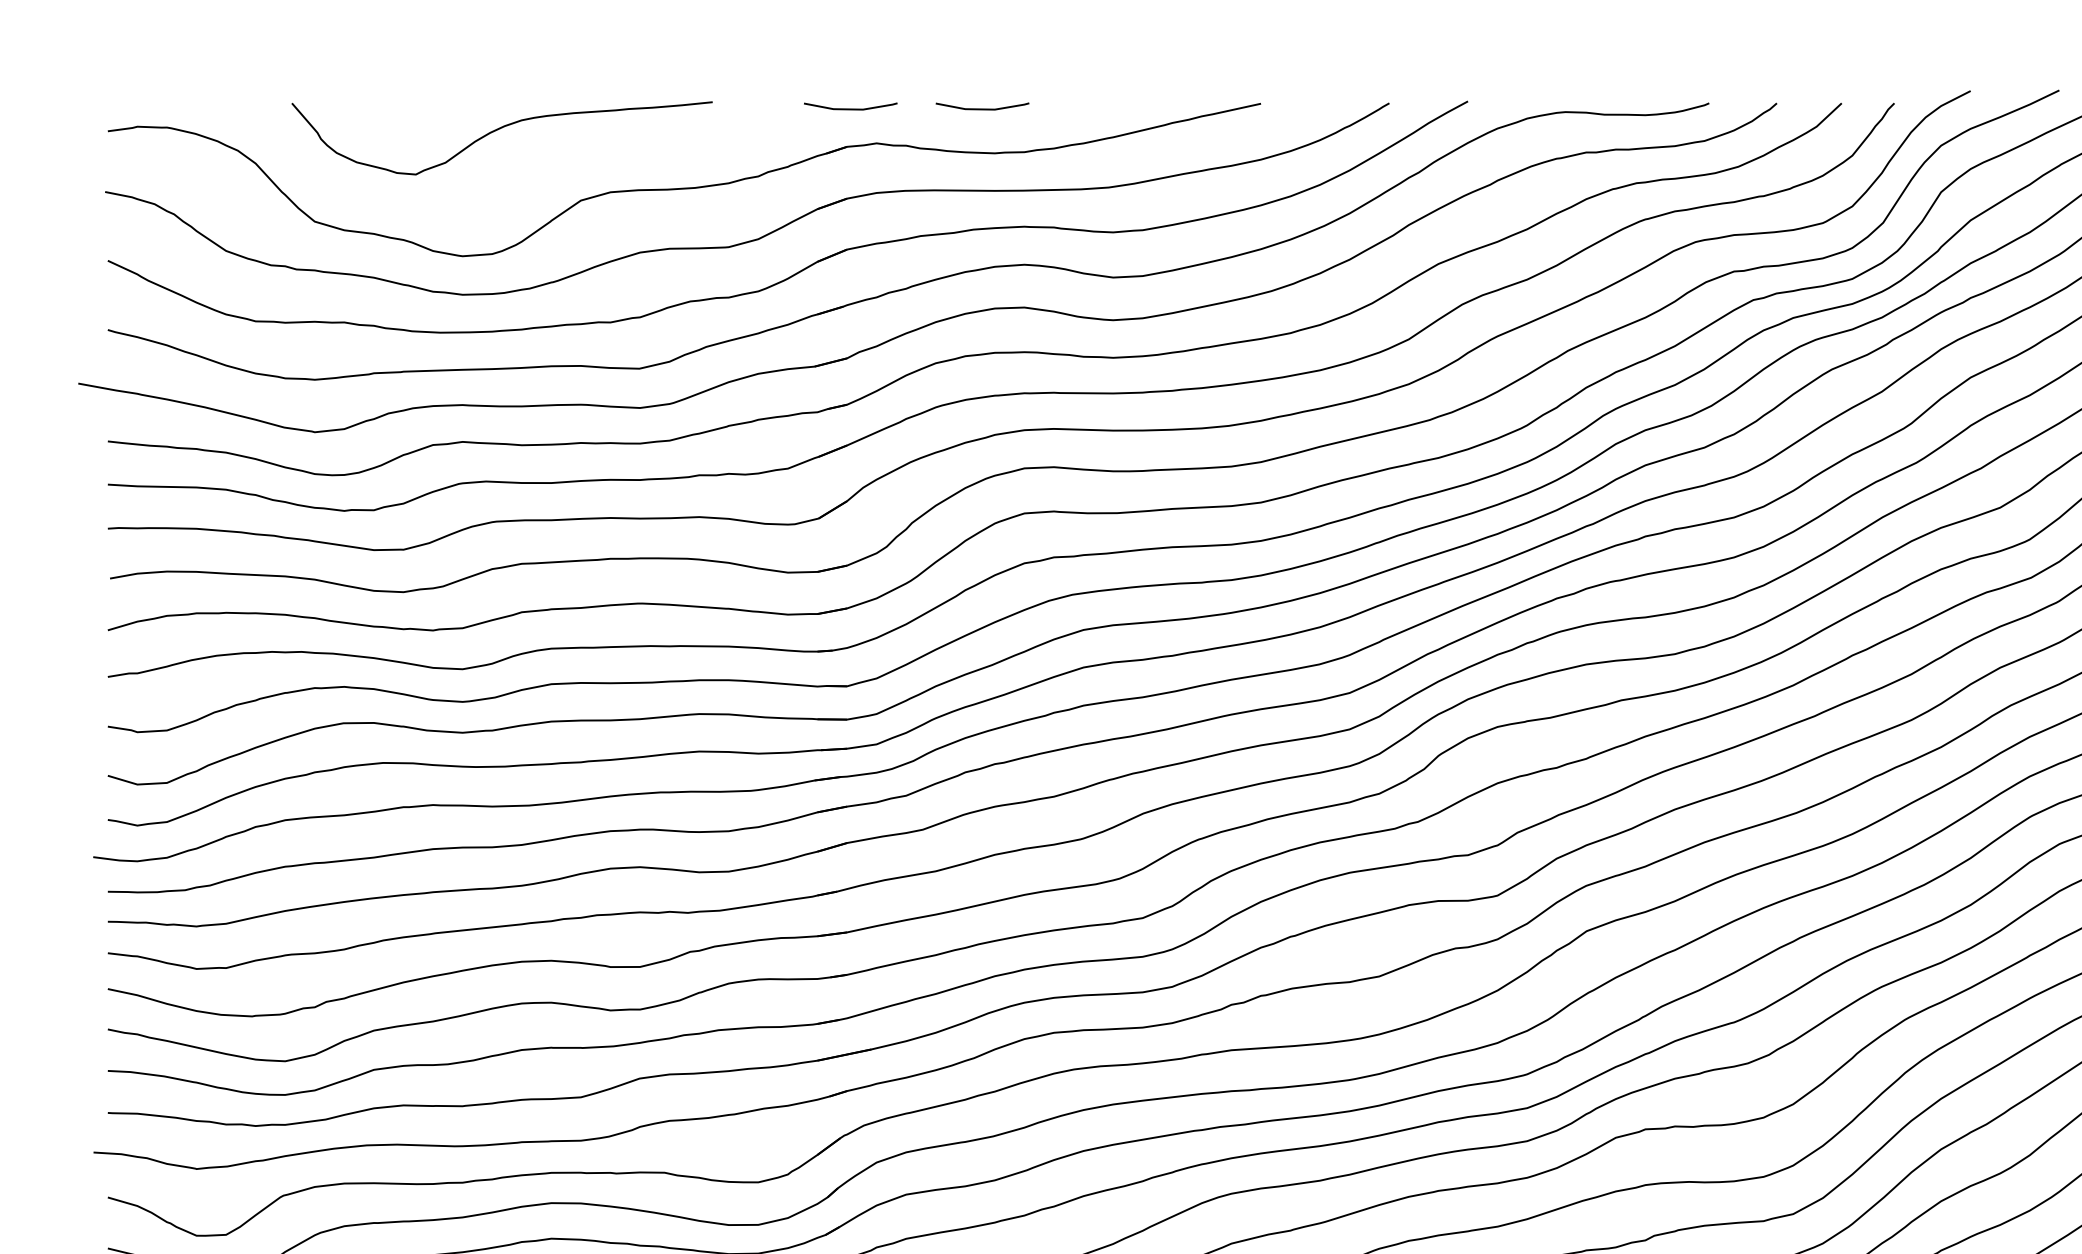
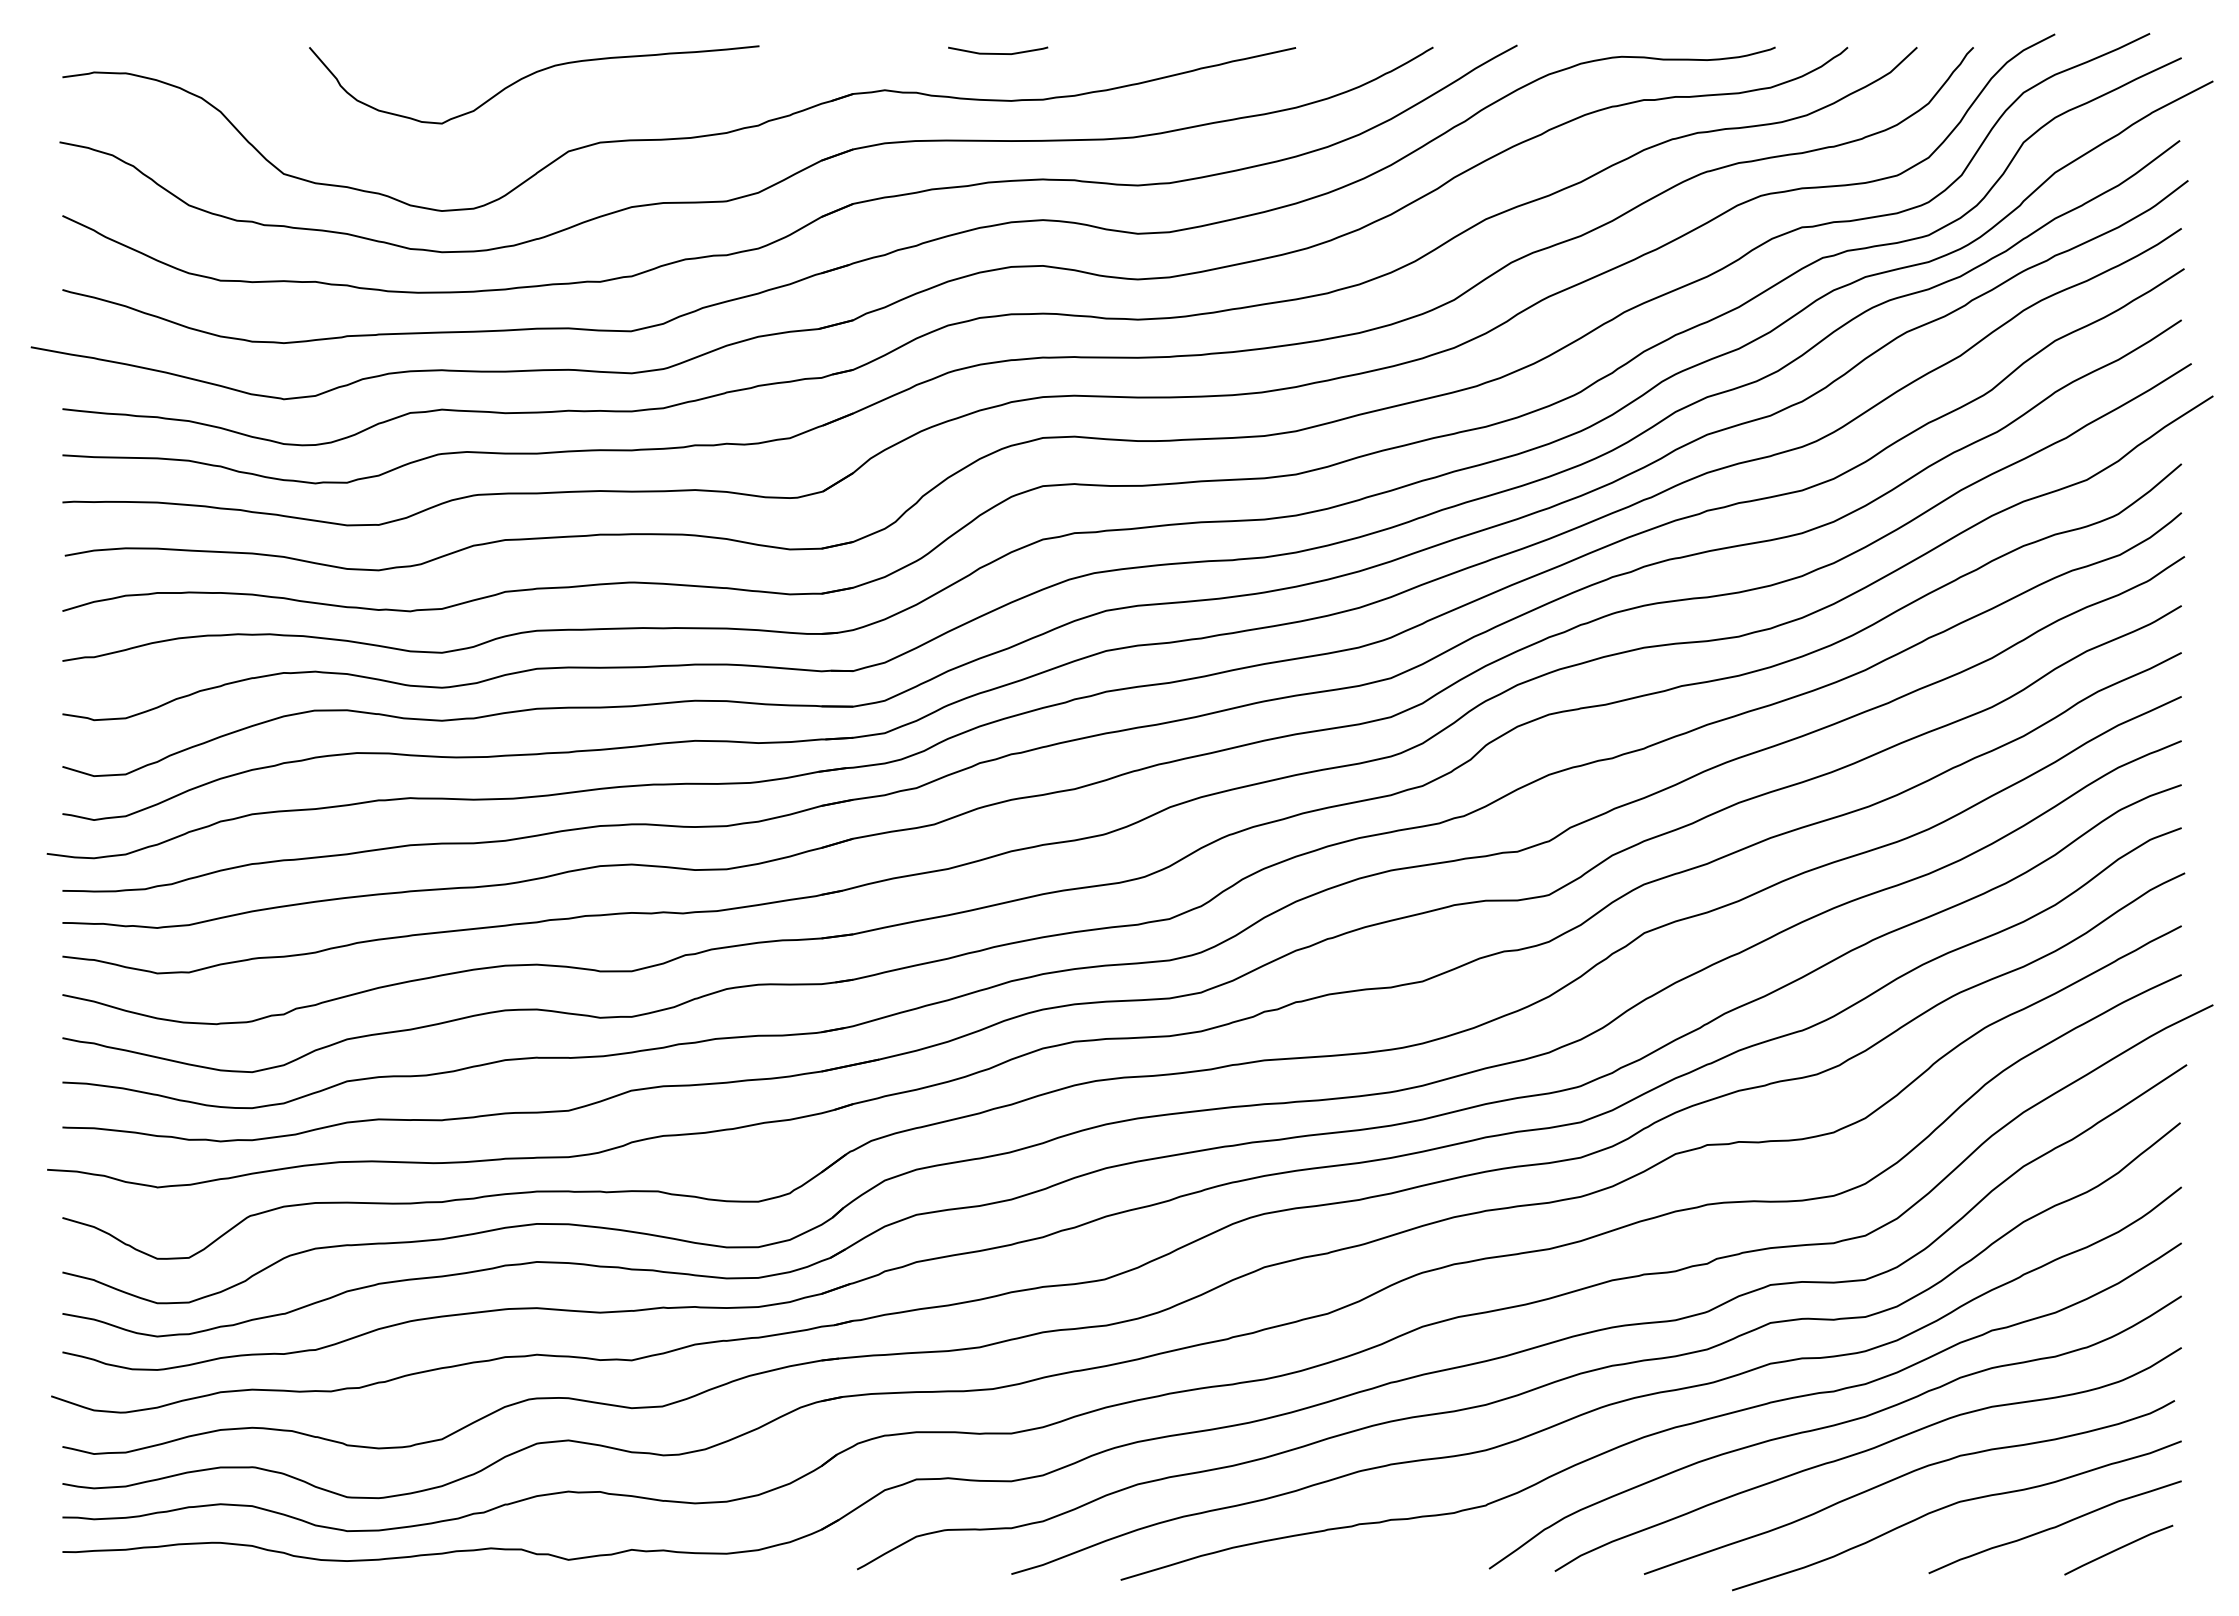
line: (851, 109) -> (857, 53), removed
curve: (497, 130) -> (529, 76), moved

